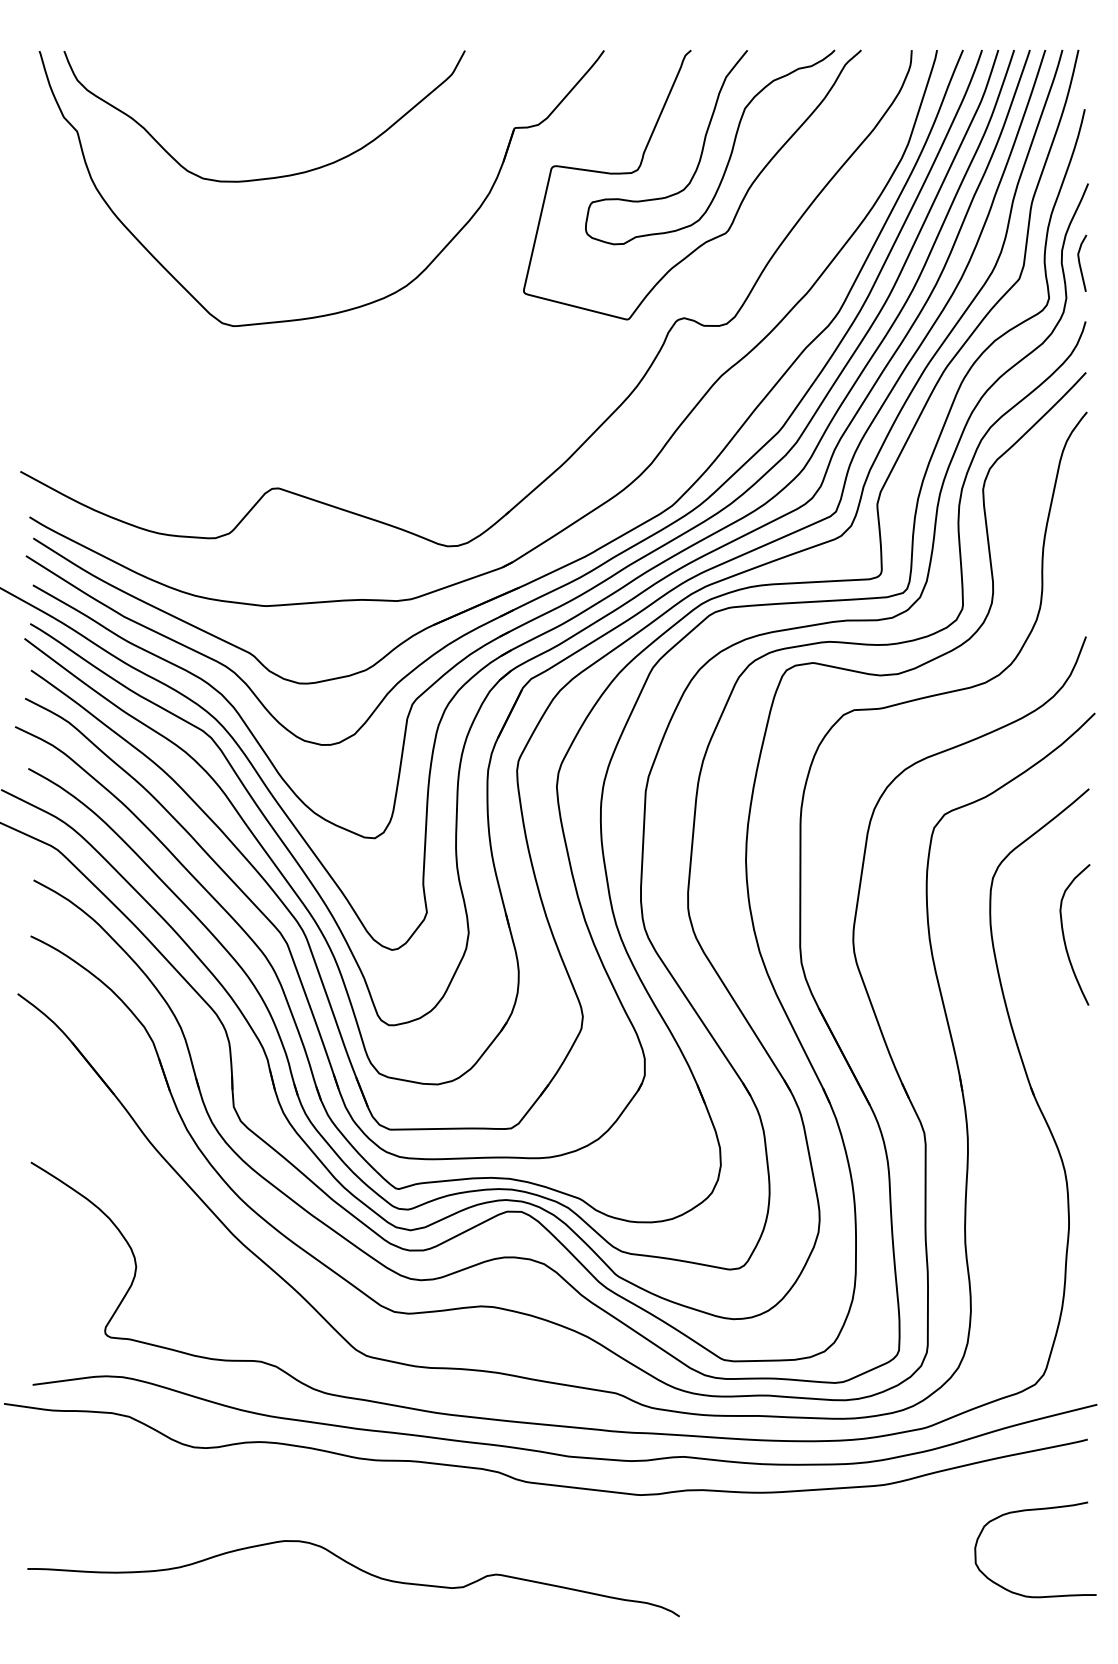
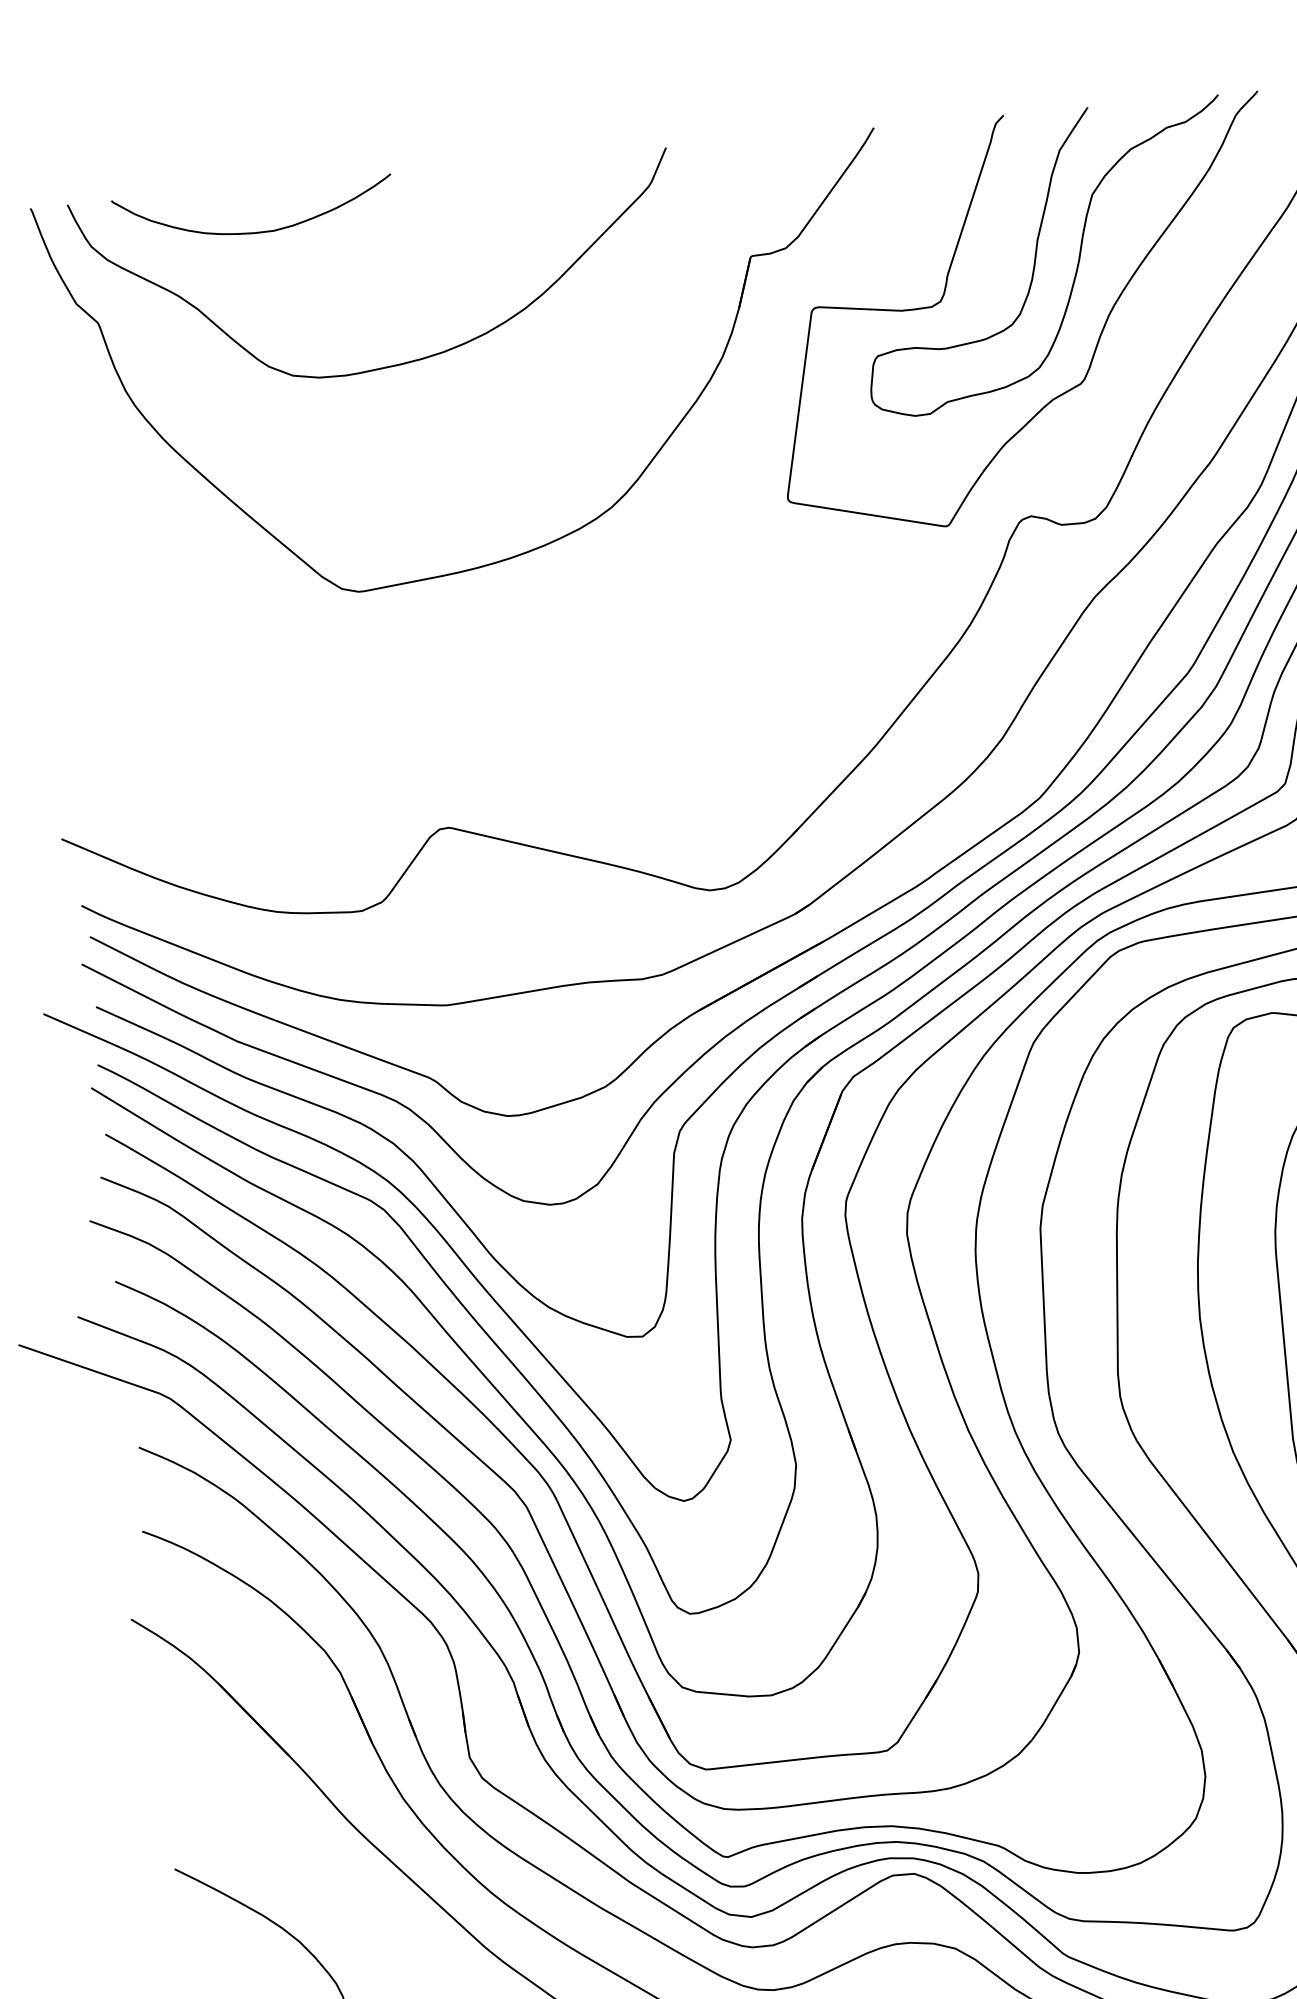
curve: (186, 80) -> (254, 231), added

